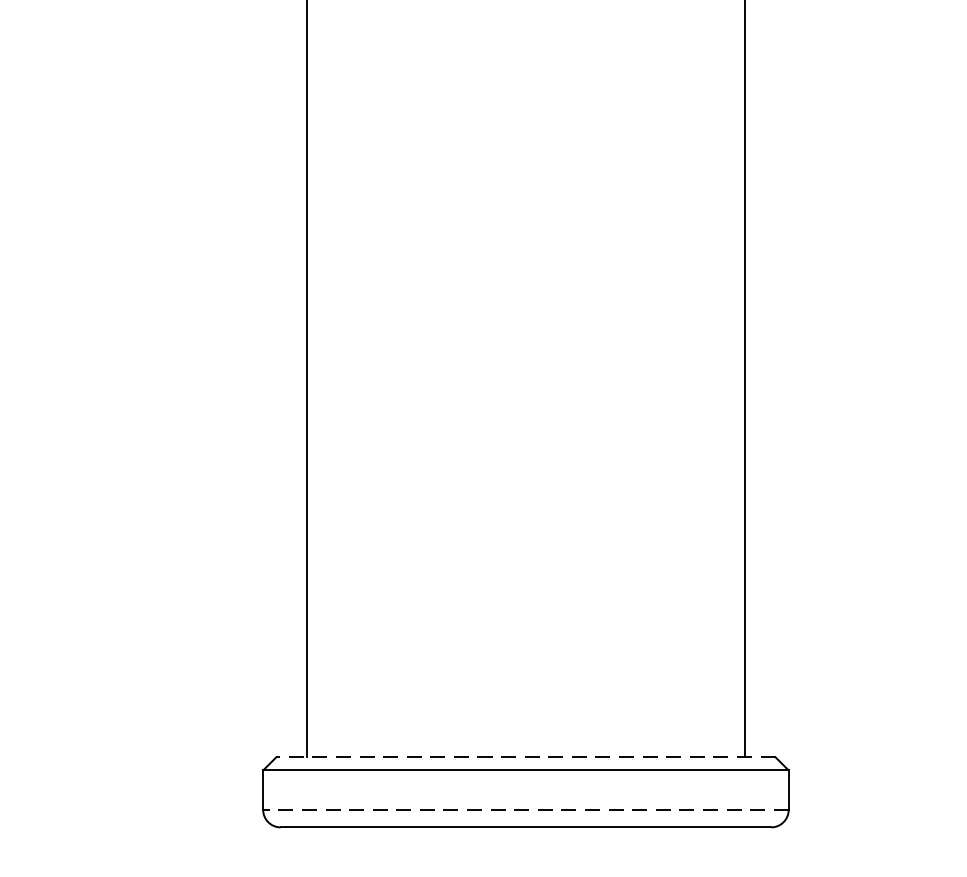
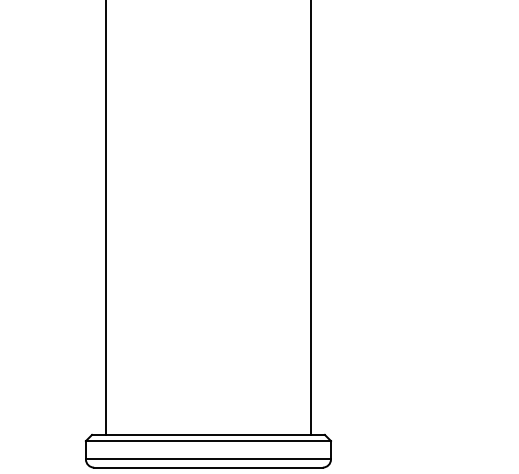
line: (523, 756) -> (207, 434), dashed -> solid
line: (525, 810) -> (208, 459), dashed -> solid

